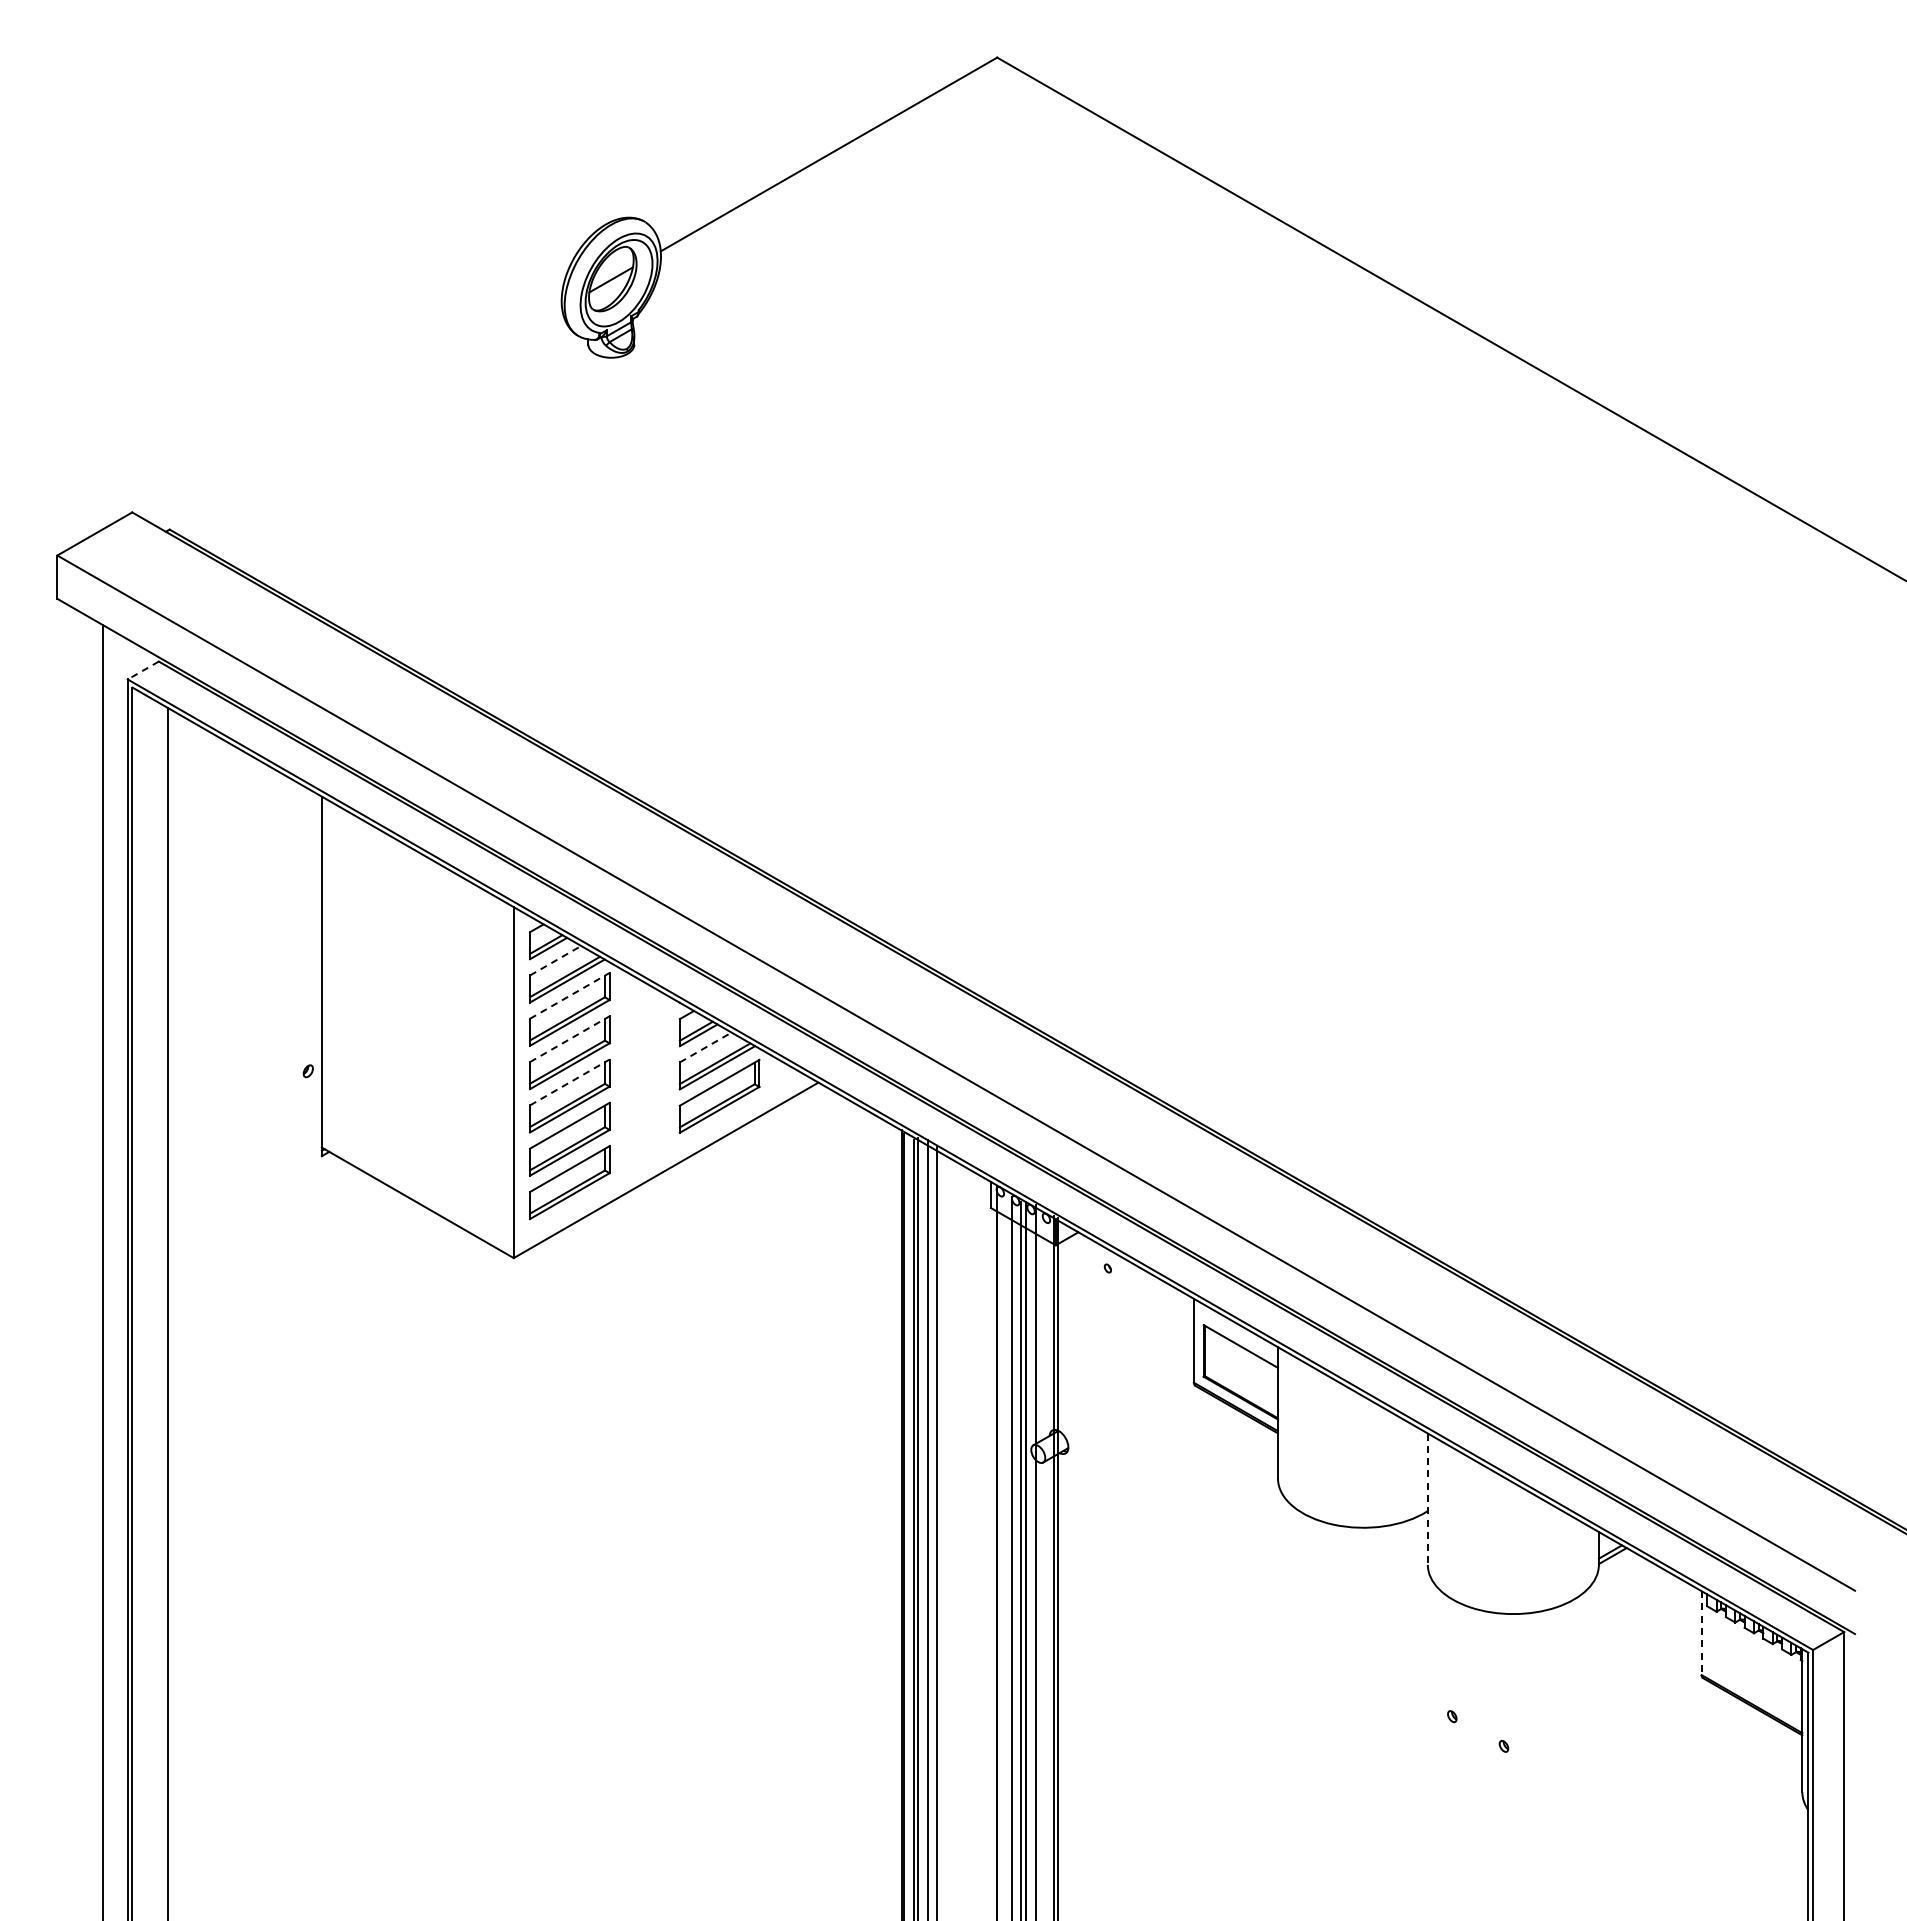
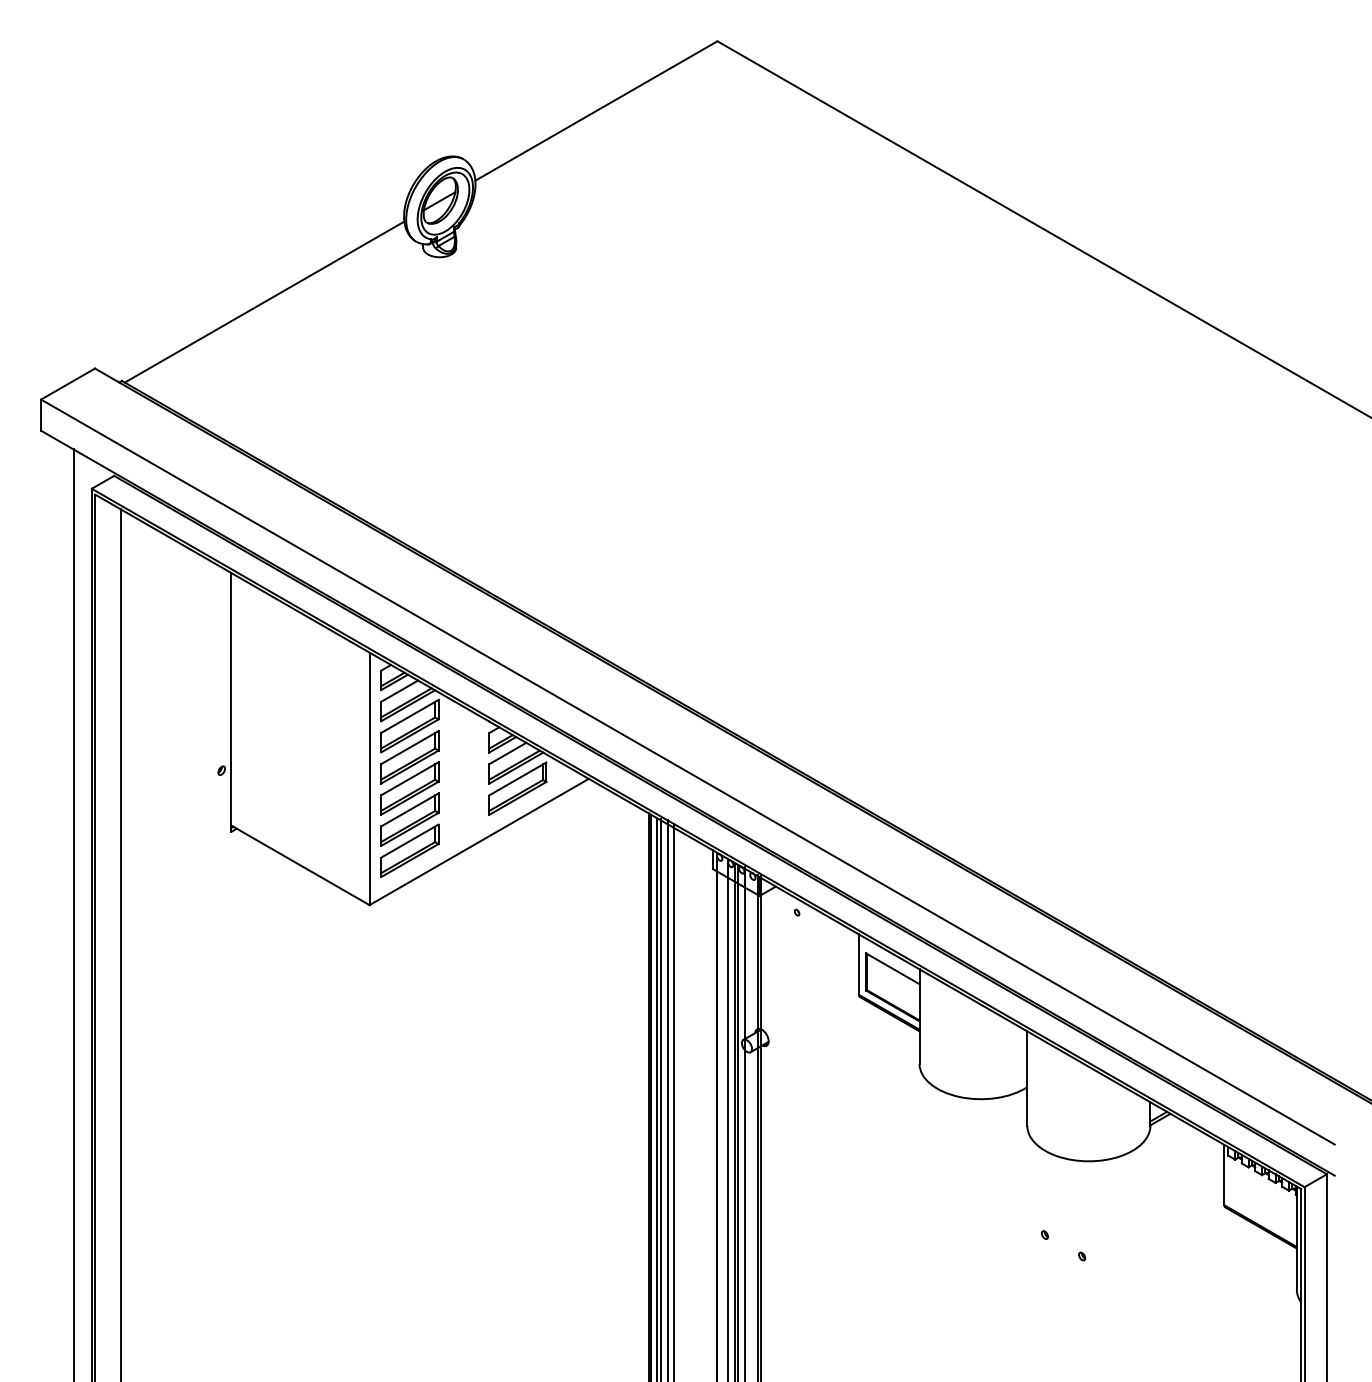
line: (367, 419) -> (264, 301), added
line: (143, 670) -> (103, 482), dashed -> solid
line: (555, 960) -> (399, 691), dashed -> solid
line: (569, 995) -> (409, 716), dashed -> solid
line: (569, 1039) -> (409, 747), dashed -> solid
line: (705, 1047) -> (507, 753), dashed -> solid
line: (569, 1082) -> (409, 778), dashed -> solid
line: (1427, 1499) -> (1027, 1078), dashed -> solid
line: (1701, 1633) -> (1224, 1175), dashed -> solid

